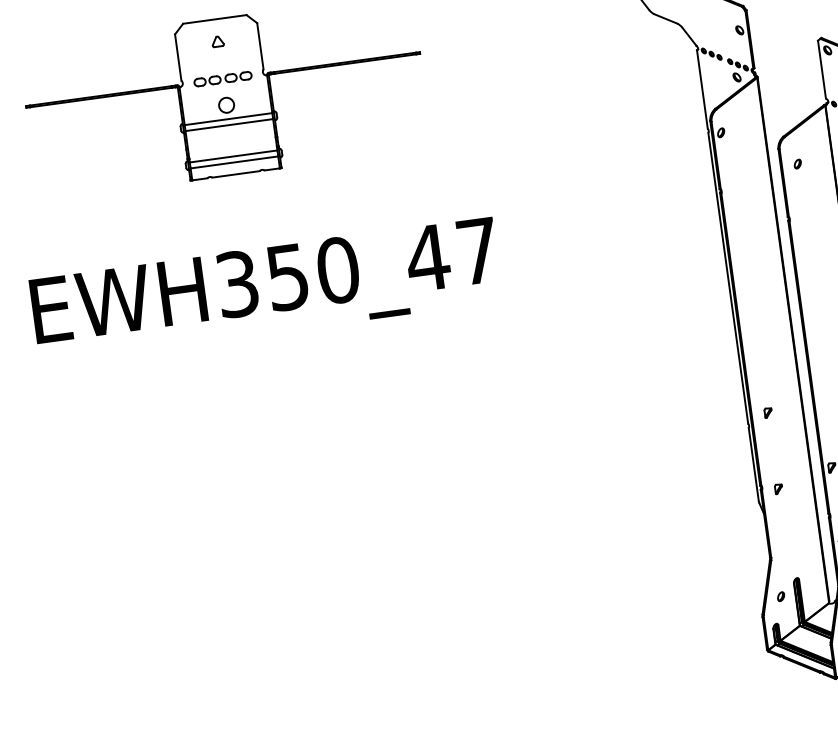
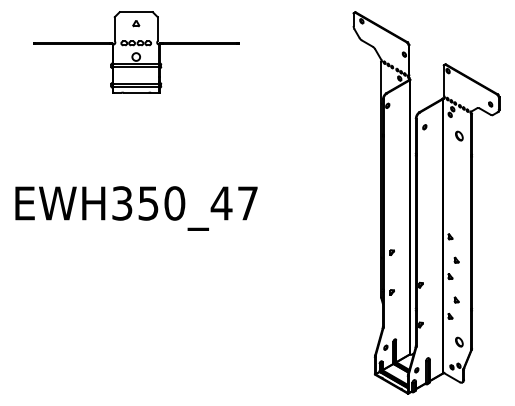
text: (266, 290) -> (136, 208), moved

